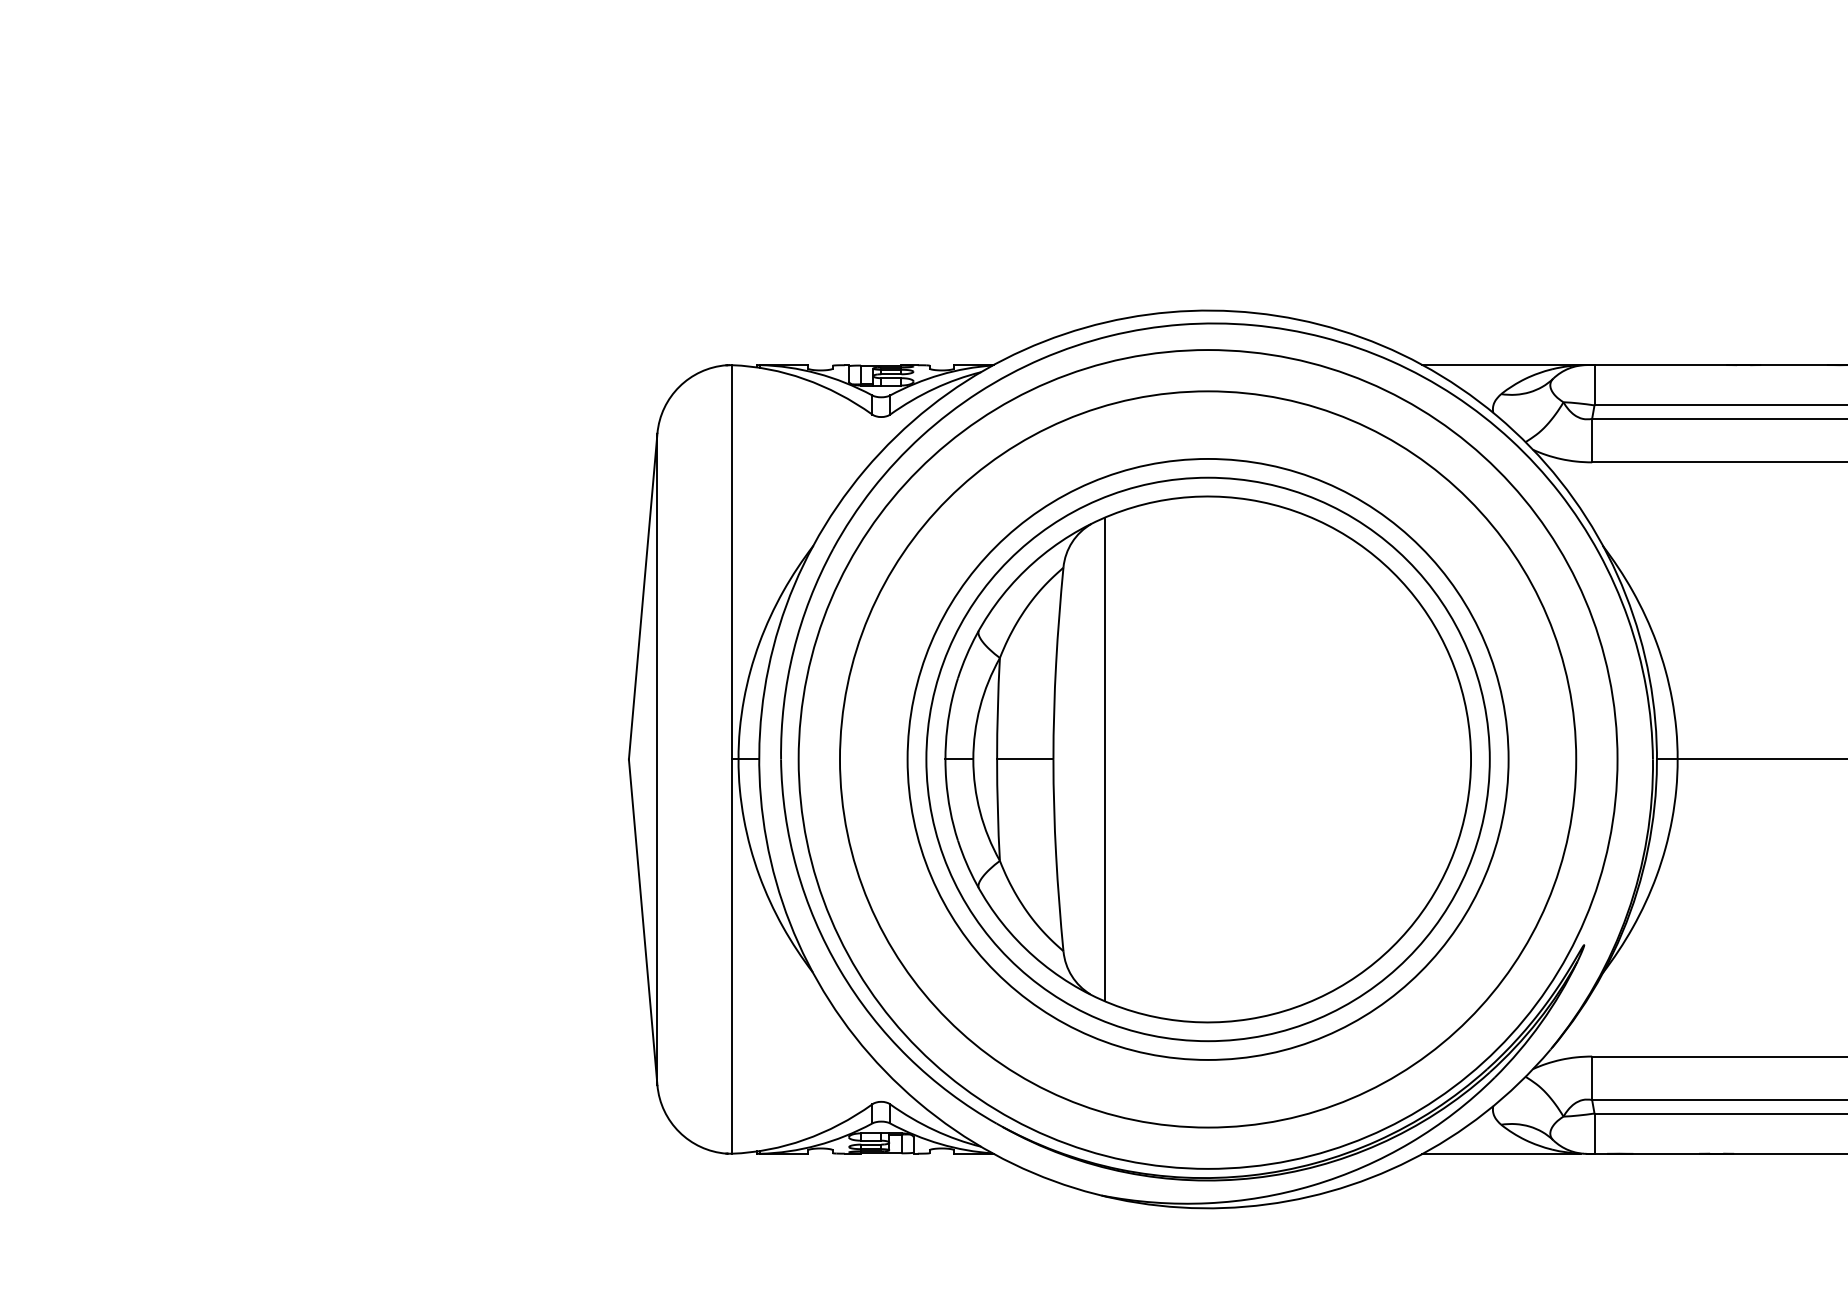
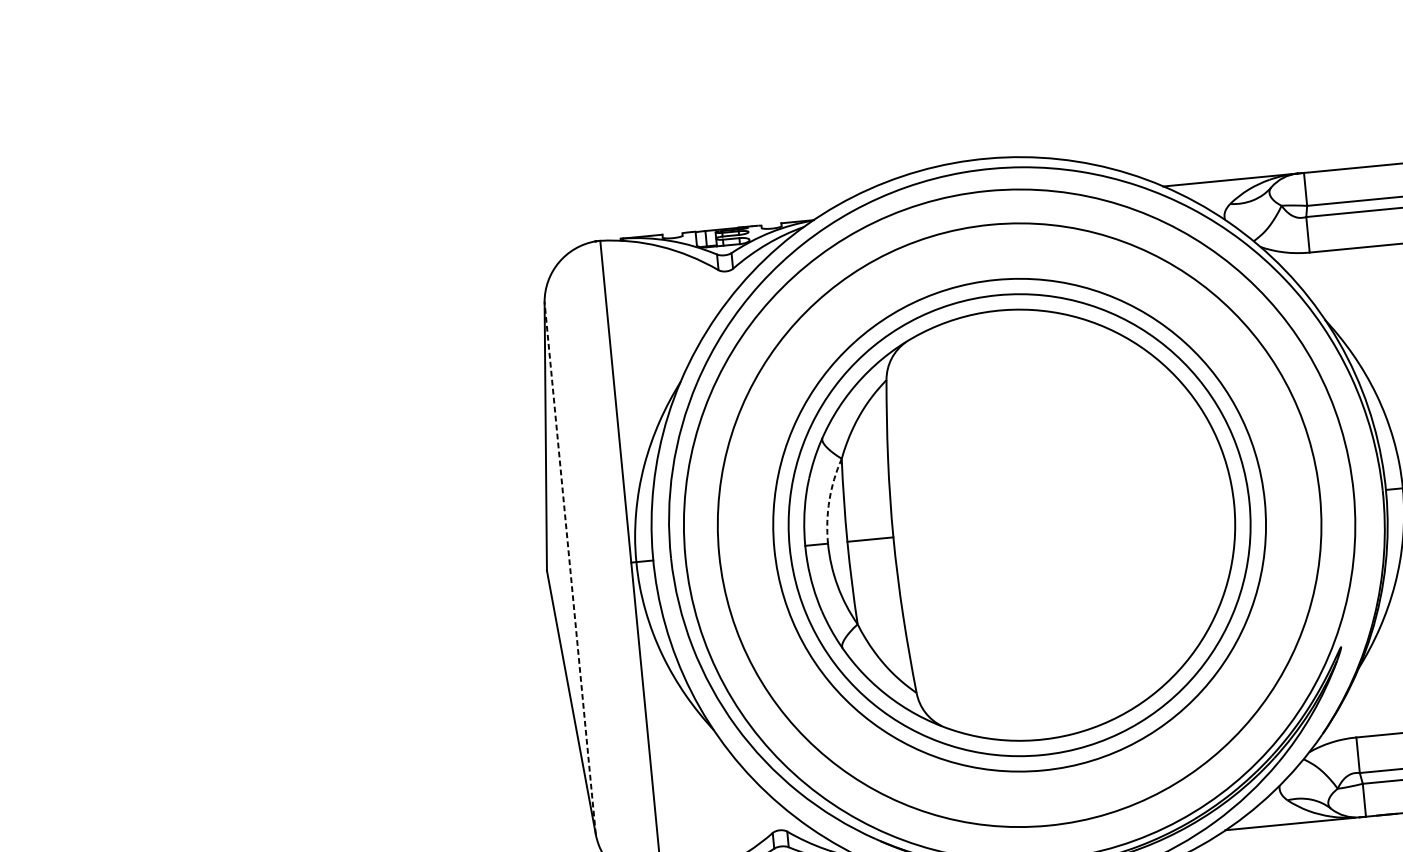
arc: (980, 707) -> (829, 500), solid -> dashed
line: (657, 759) -> (570, 568), solid -> dashed
line: (1105, 759) -> (935, 533), removed

